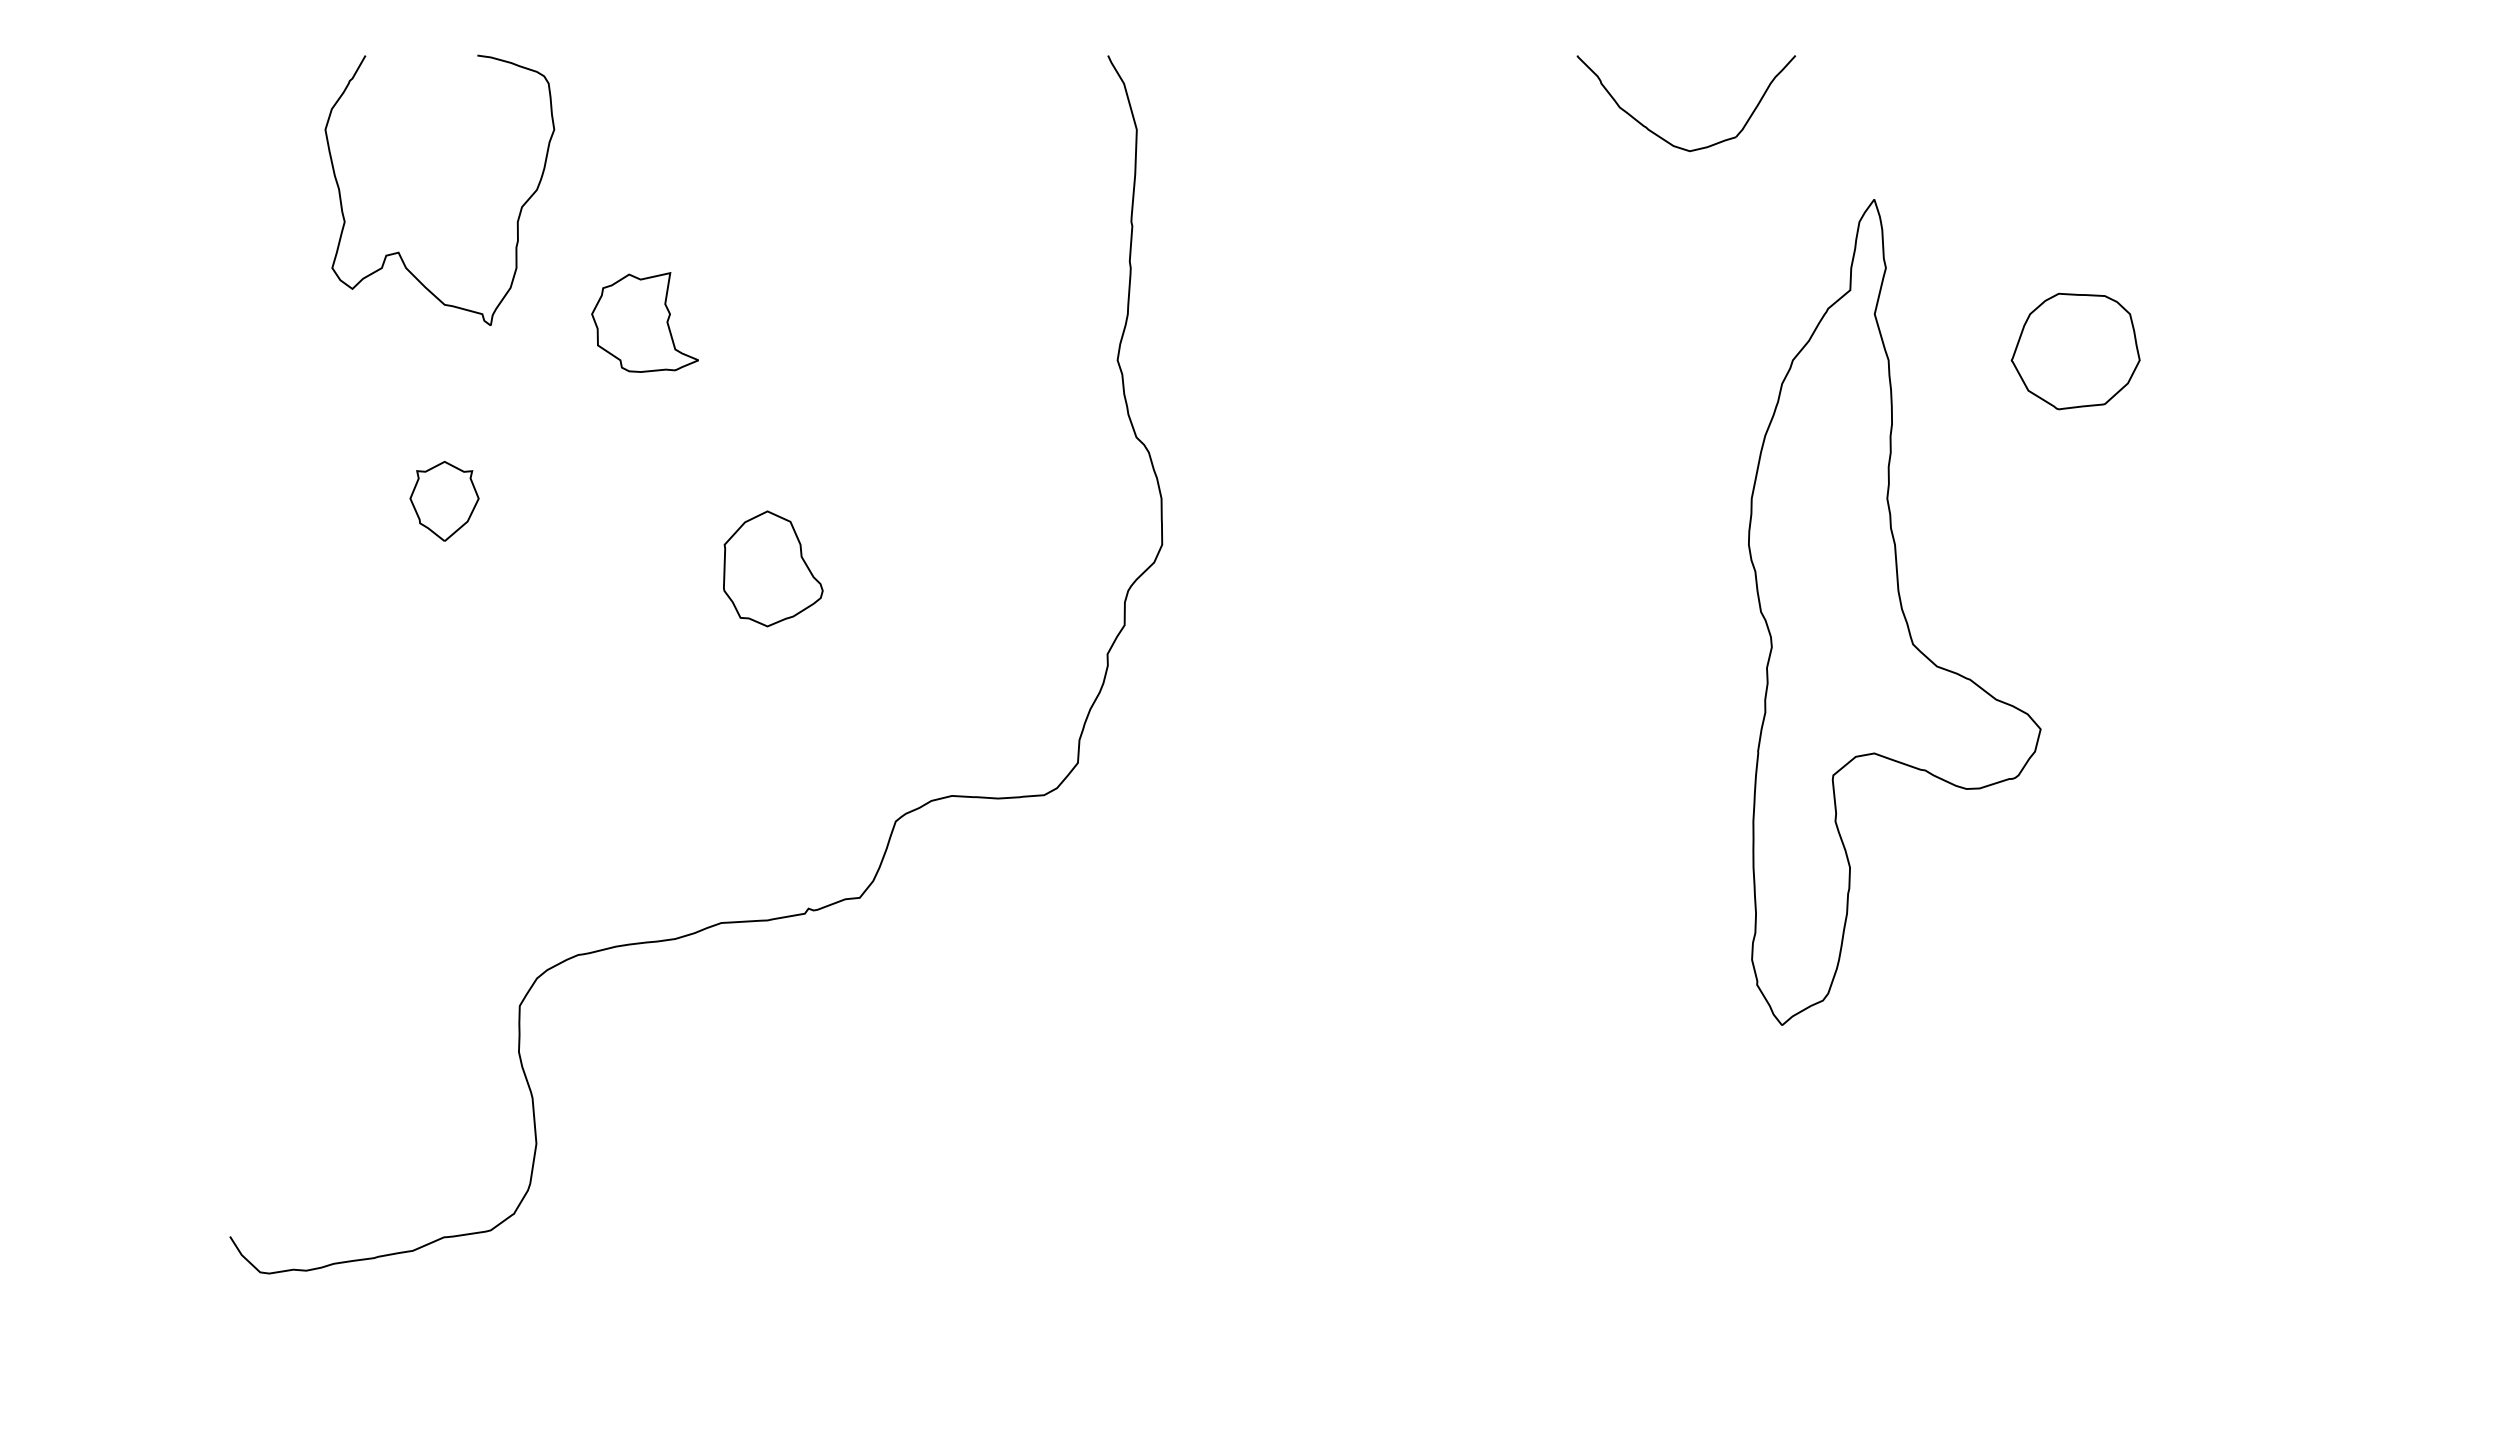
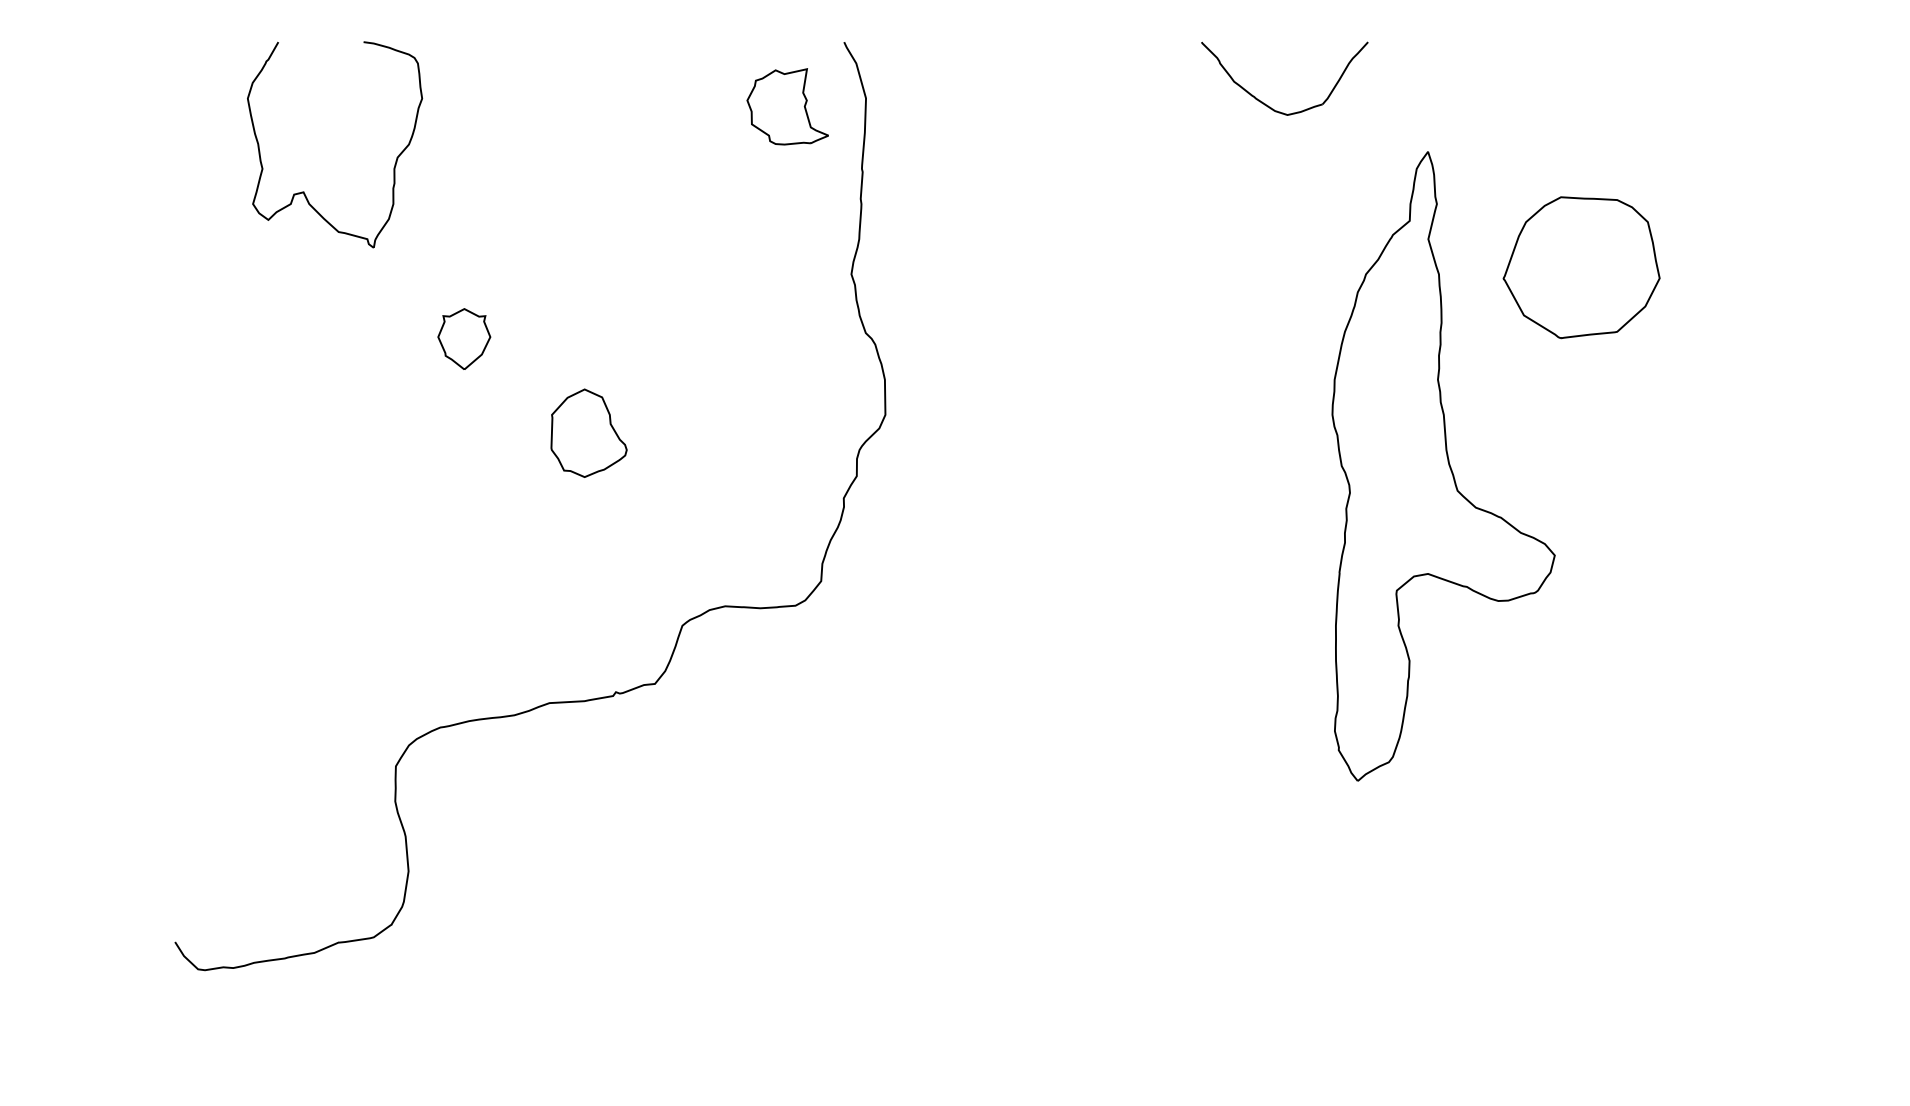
part: (644, 322) -> (787, 106), moved
part: (2075, 351) -> (1581, 267), size x1.6
part: (444, 500) -> (464, 338), moved

